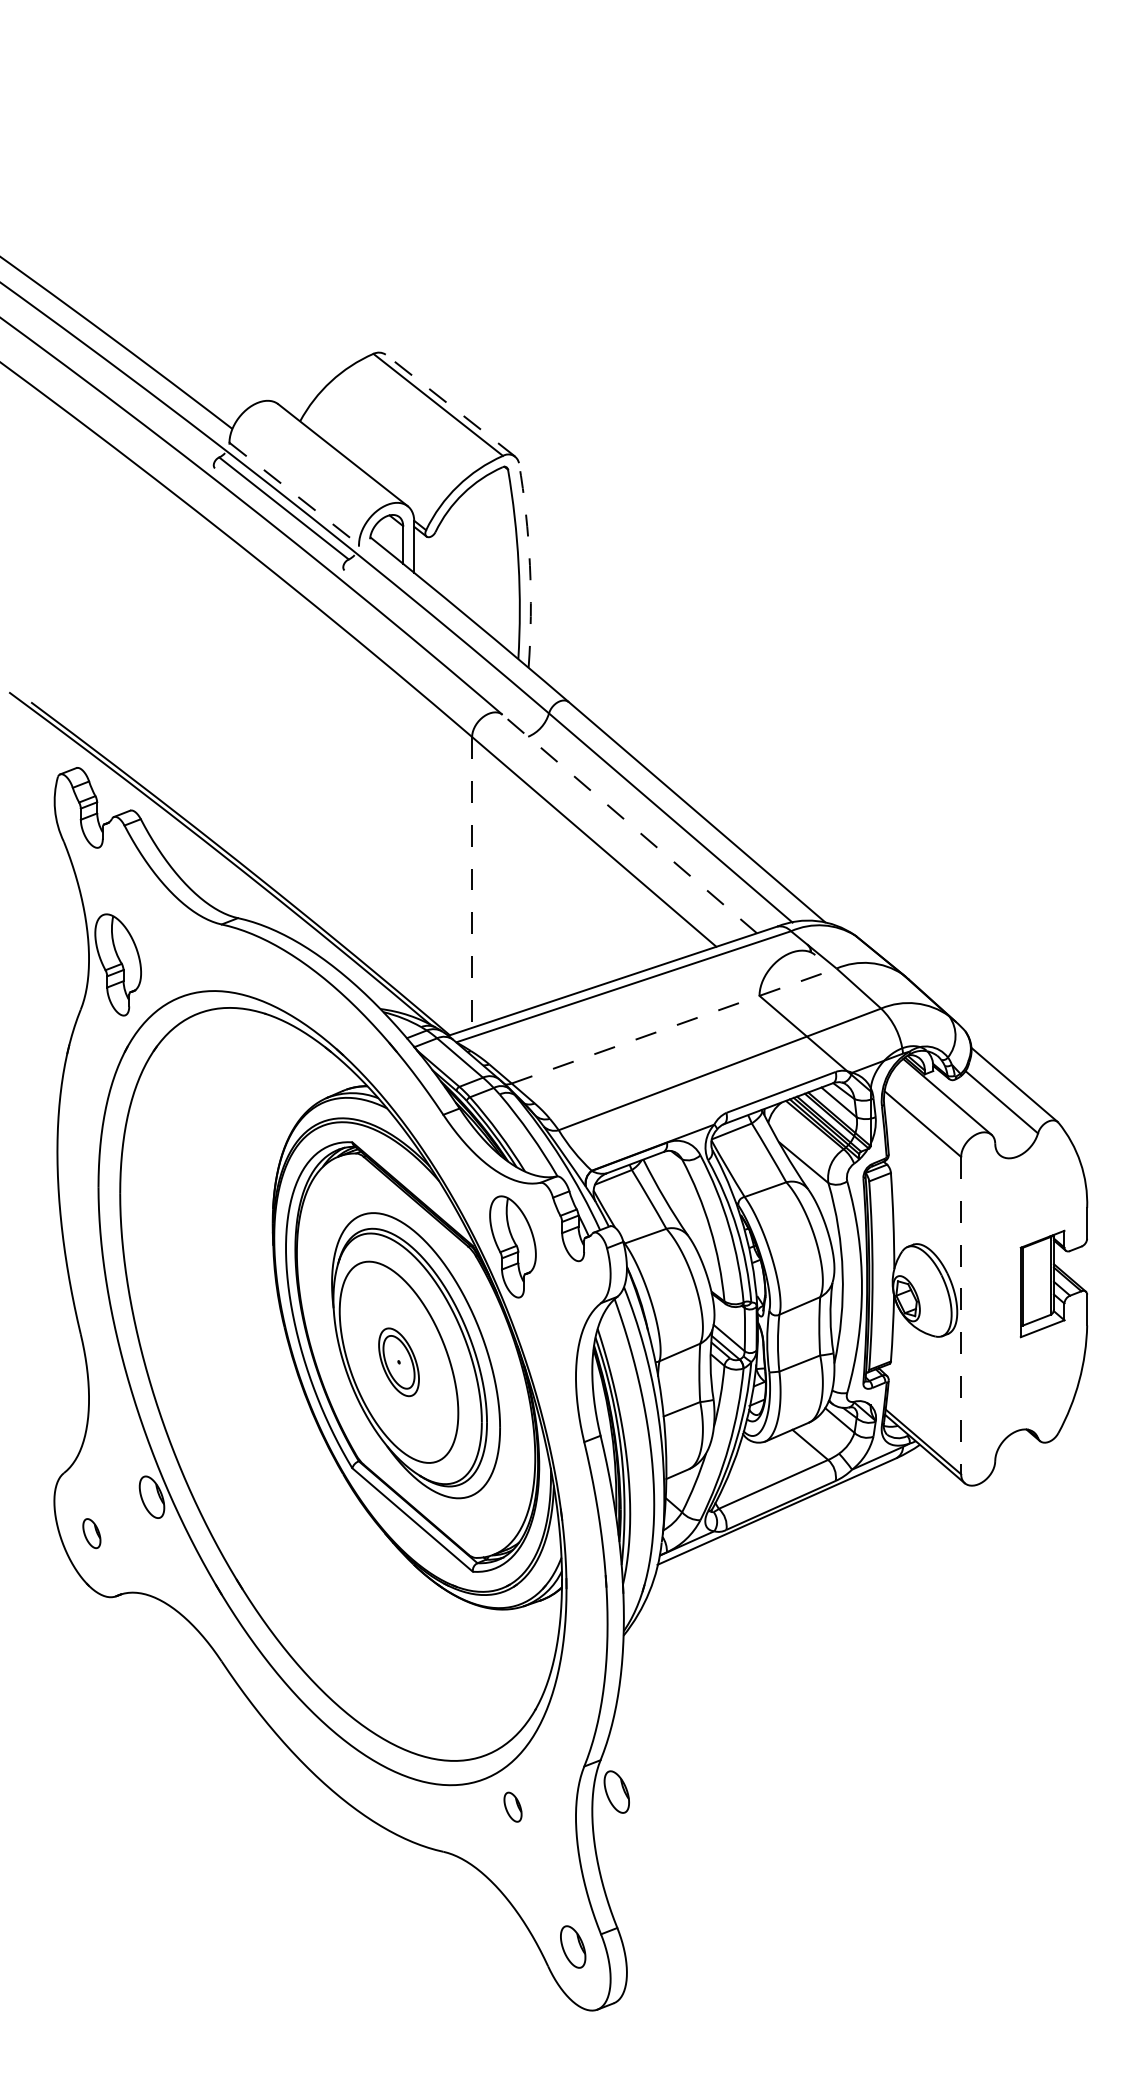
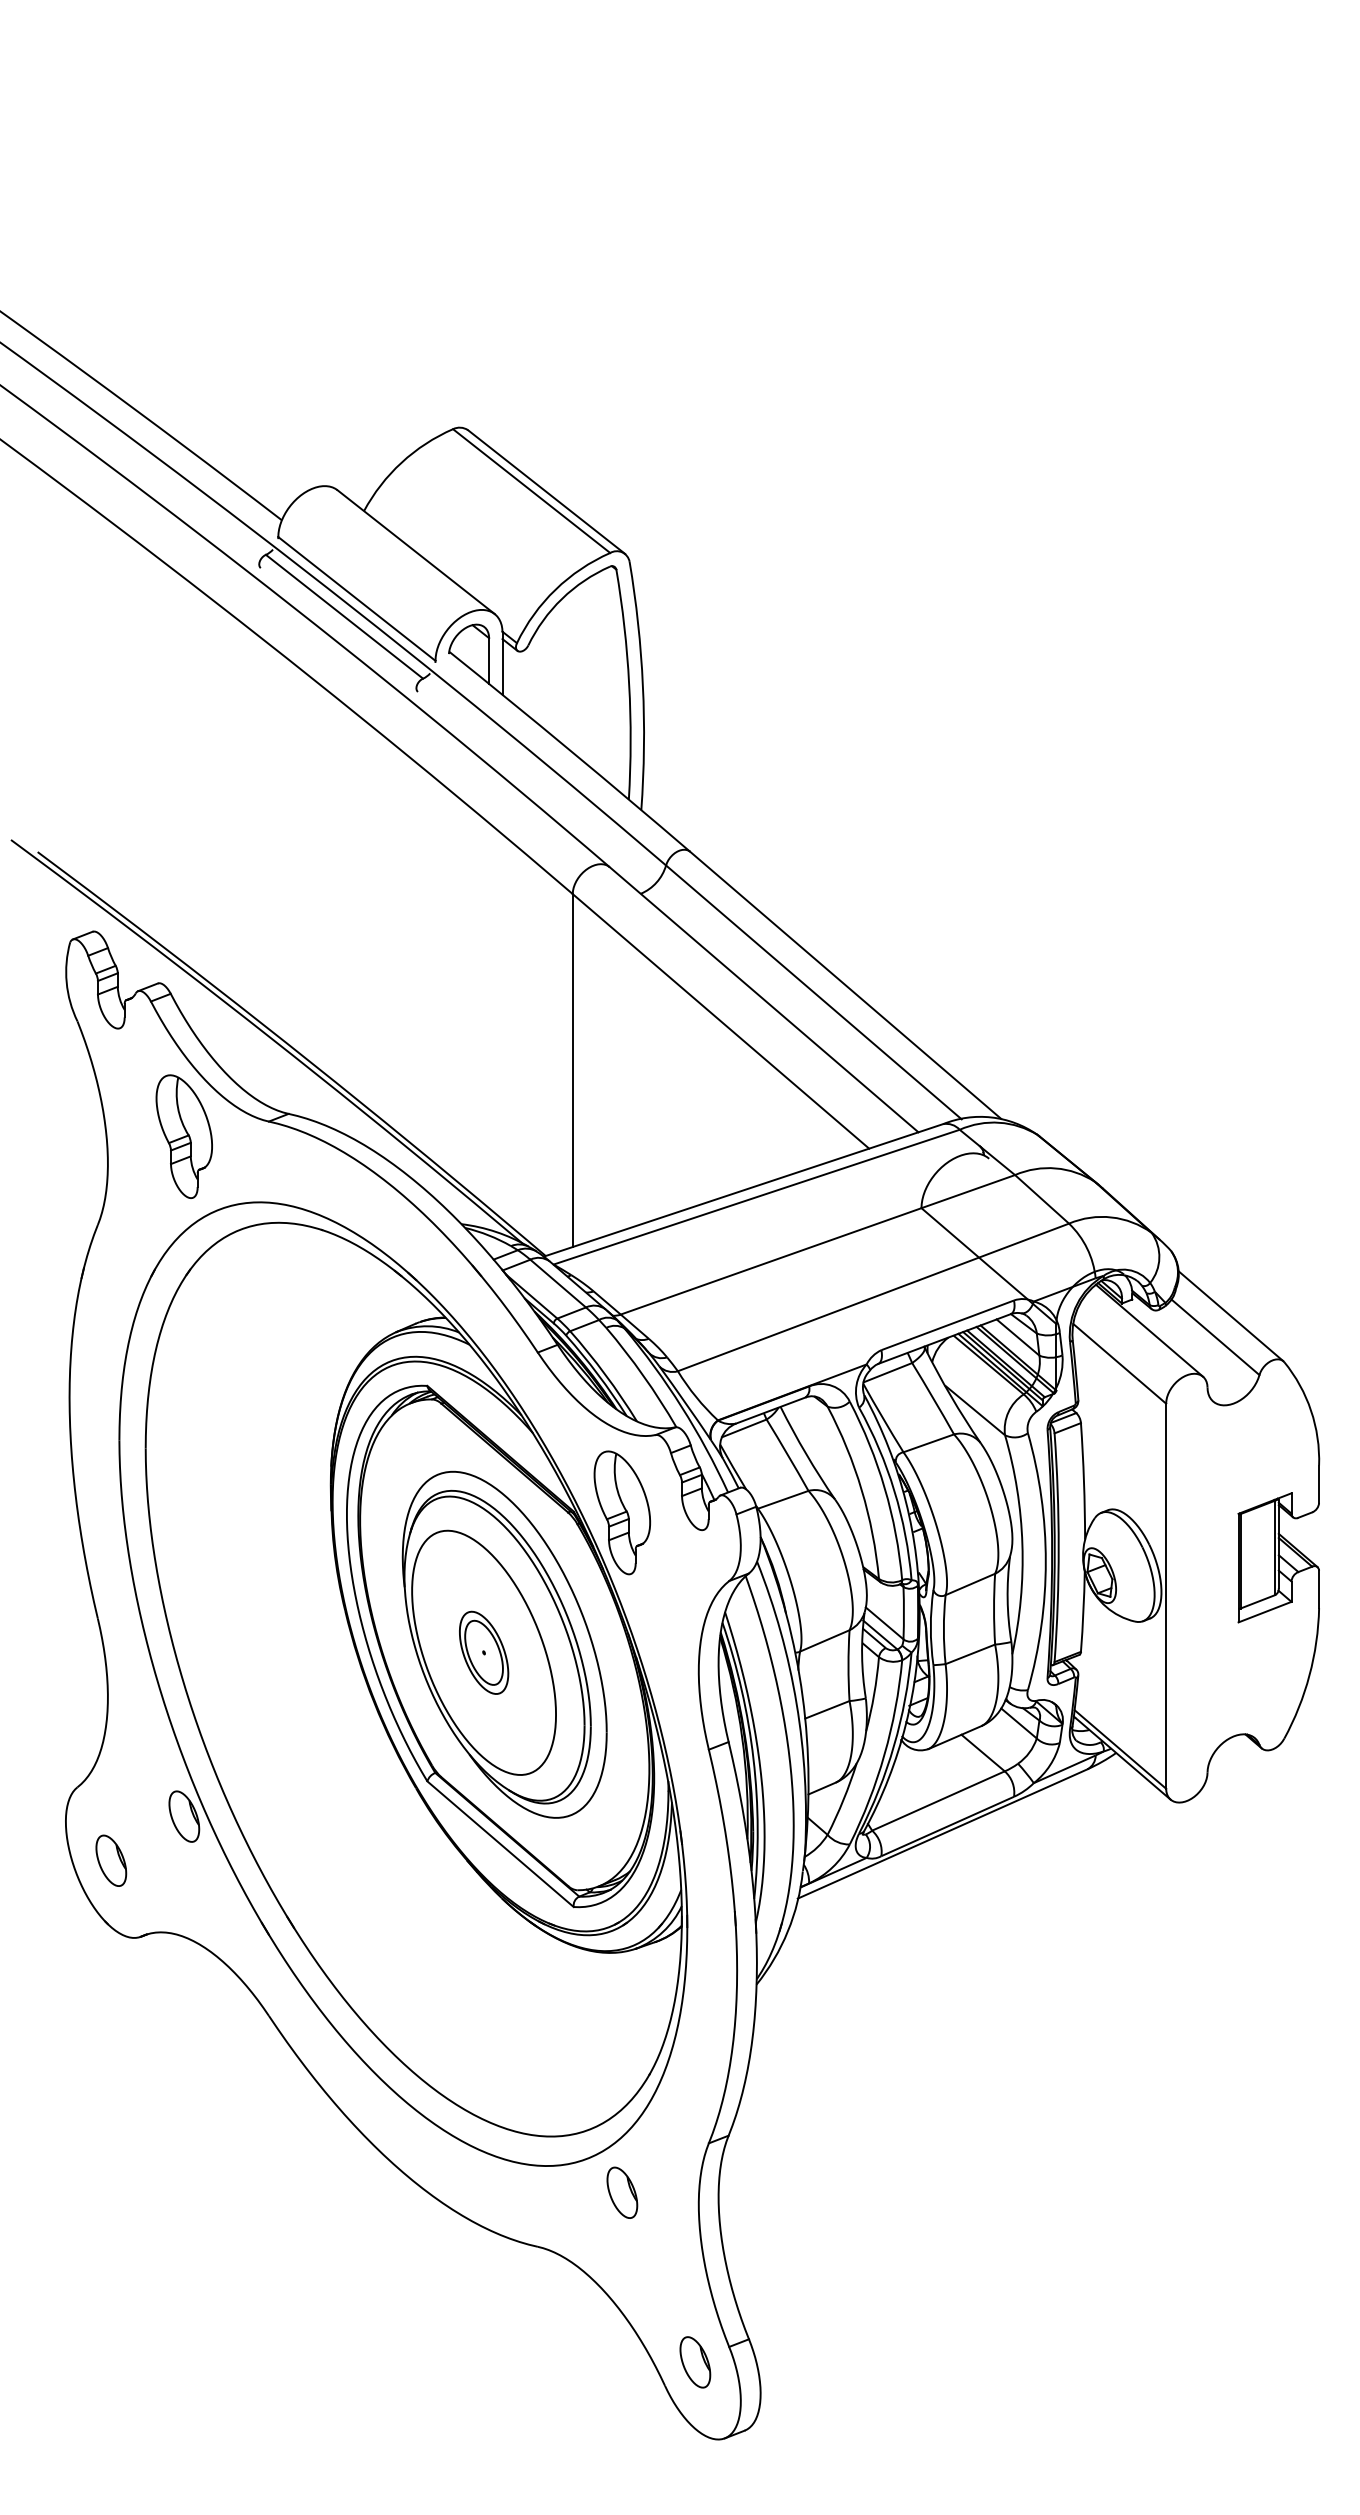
line: (450, 405) -> (546, 491), dashed -> solid
line: (294, 494) -> (357, 599), dashed -> solid
arc: (529, 565) -> (642, 685), dashed -> solid
line: (629, 823) -> (763, 999), dashed -> solid
line: (471, 883) -> (572, 1071), dashed -> solid
part: (117, 964) -> (183, 1136), moved
line: (674, 1025) -> (818, 1244), dashed -> solid
line: (961, 1315) -> (1166, 1596), dashed -> solid
part: (91, 1533) -> (111, 1860), size x1.43
part: (616, 1792) -> (748, 2174), removed
part: (513, 1807) -> (622, 2192), size x1.43

